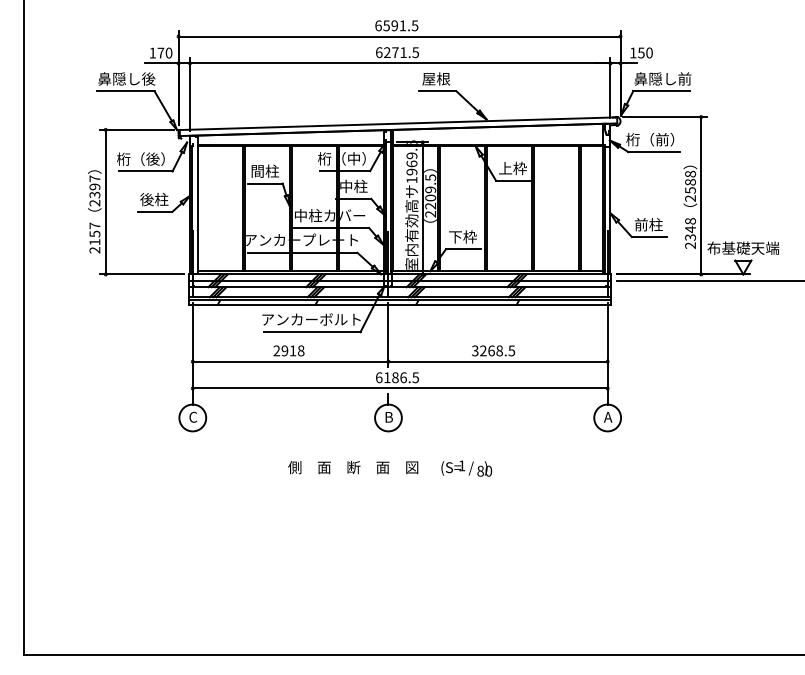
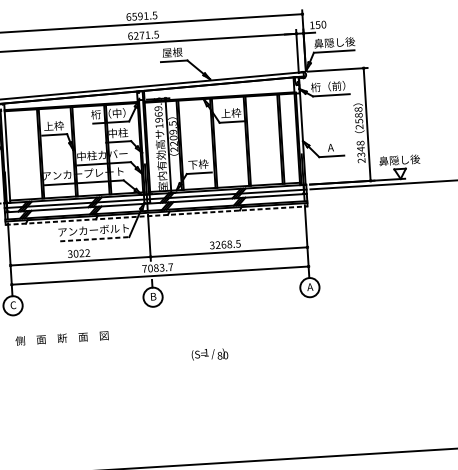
text: (684, 78) -> (350, 41), 鼻隠し前 -> 鼻隠し後
text: (265, 170) -> (54, 125), 間柱 -> 上枠
text: (648, 224) -> (330, 147), 前柱 -> A
text: (743, 247) -> (399, 159), 布基礎天端 -> 鼻隠し後
line: (400, 304) -> (156, 215), solid -> dashed
line: (312, 332) -> (94, 239), solid -> dashed
text: (288, 350) -> (78, 253), 2918 -> 3022
text: (397, 377) -> (157, 267), 6186.5 -> 7083.7
text: (353, 467) -> (62, 338), moved
text: (466, 468) -> (209, 354), moved

